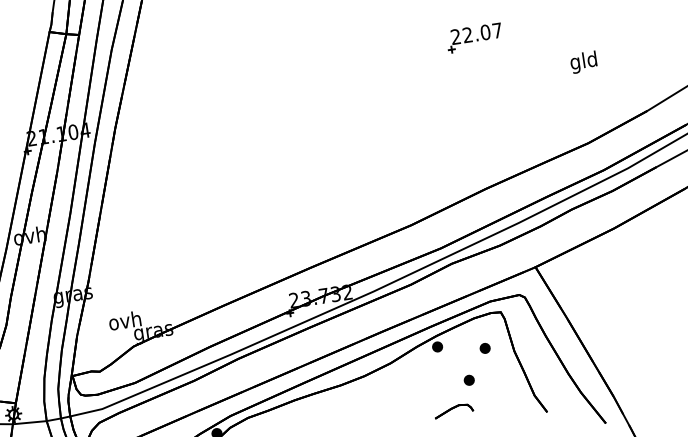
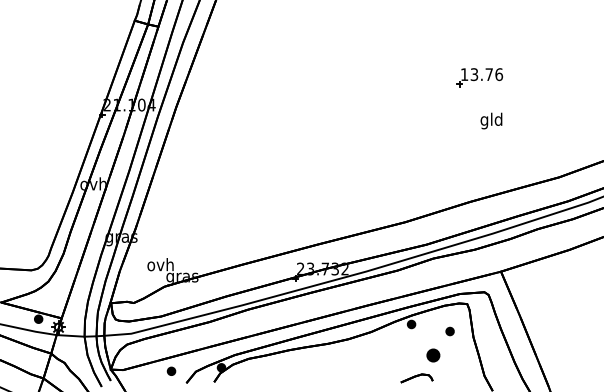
text: (476, 33) -> (481, 74), 22.07 -> 13.76
text: (583, 61) -> (491, 120), moved
part: (468, 380) -> (432, 355), size x1.6

